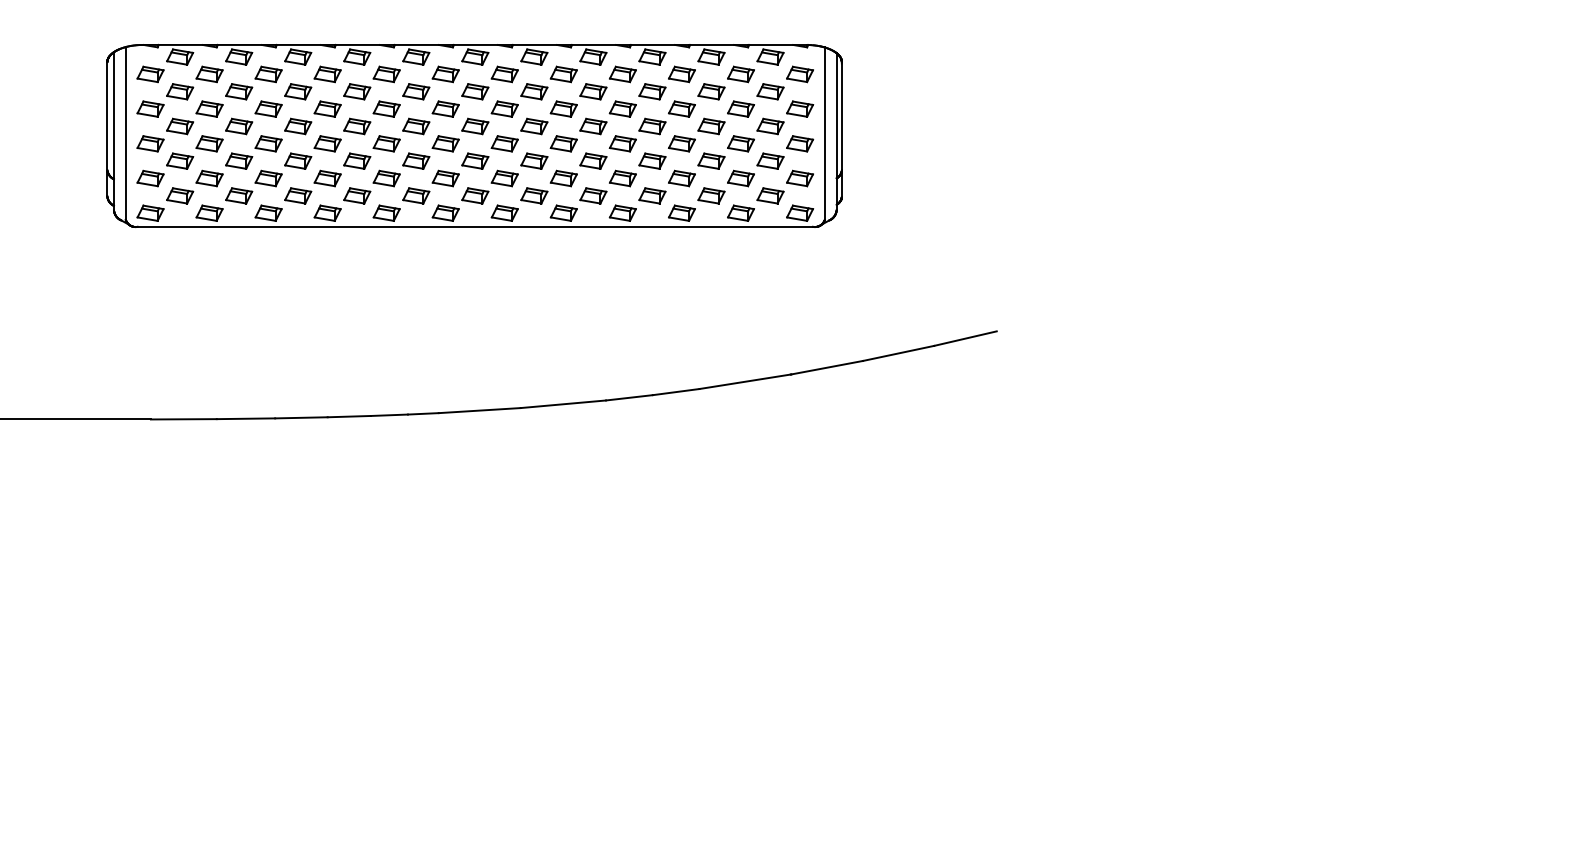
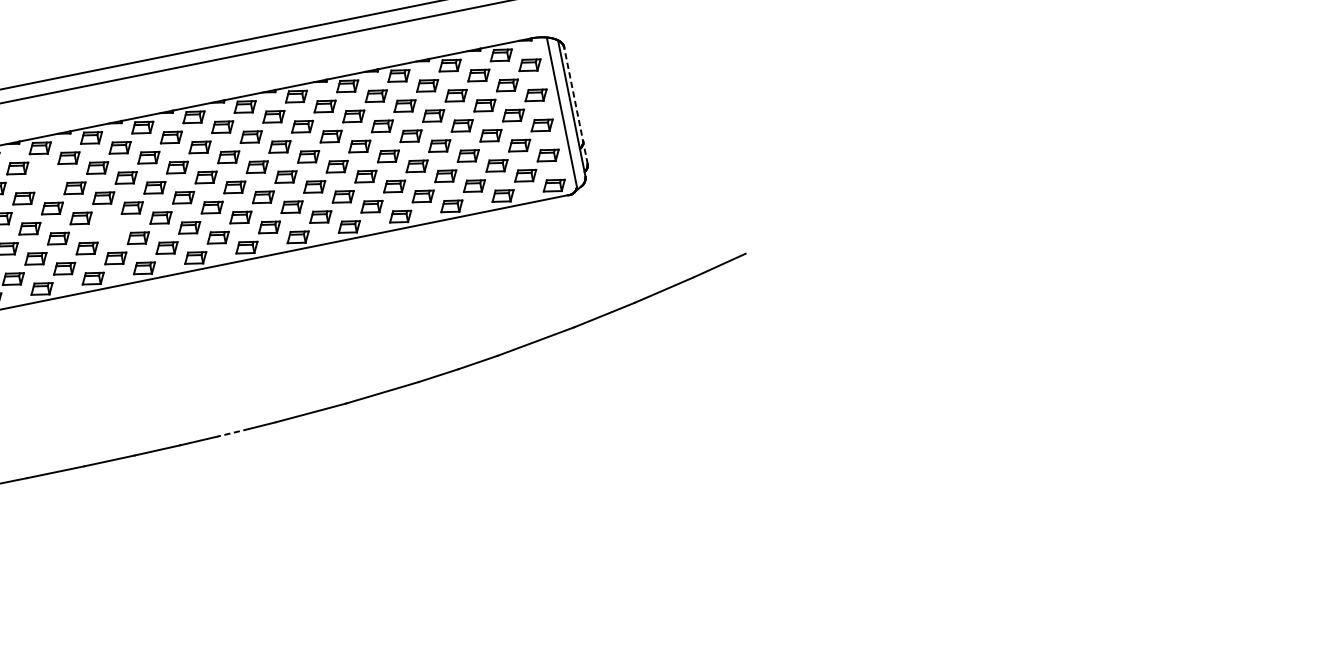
part: (239, 91) -> (46, 178), removed
line: (841, 130) -> (575, 106), solid -> dashed
part: (298, 160) -> (109, 227), removed
line: (389, 415) -> (233, 432), solid -> dashed

